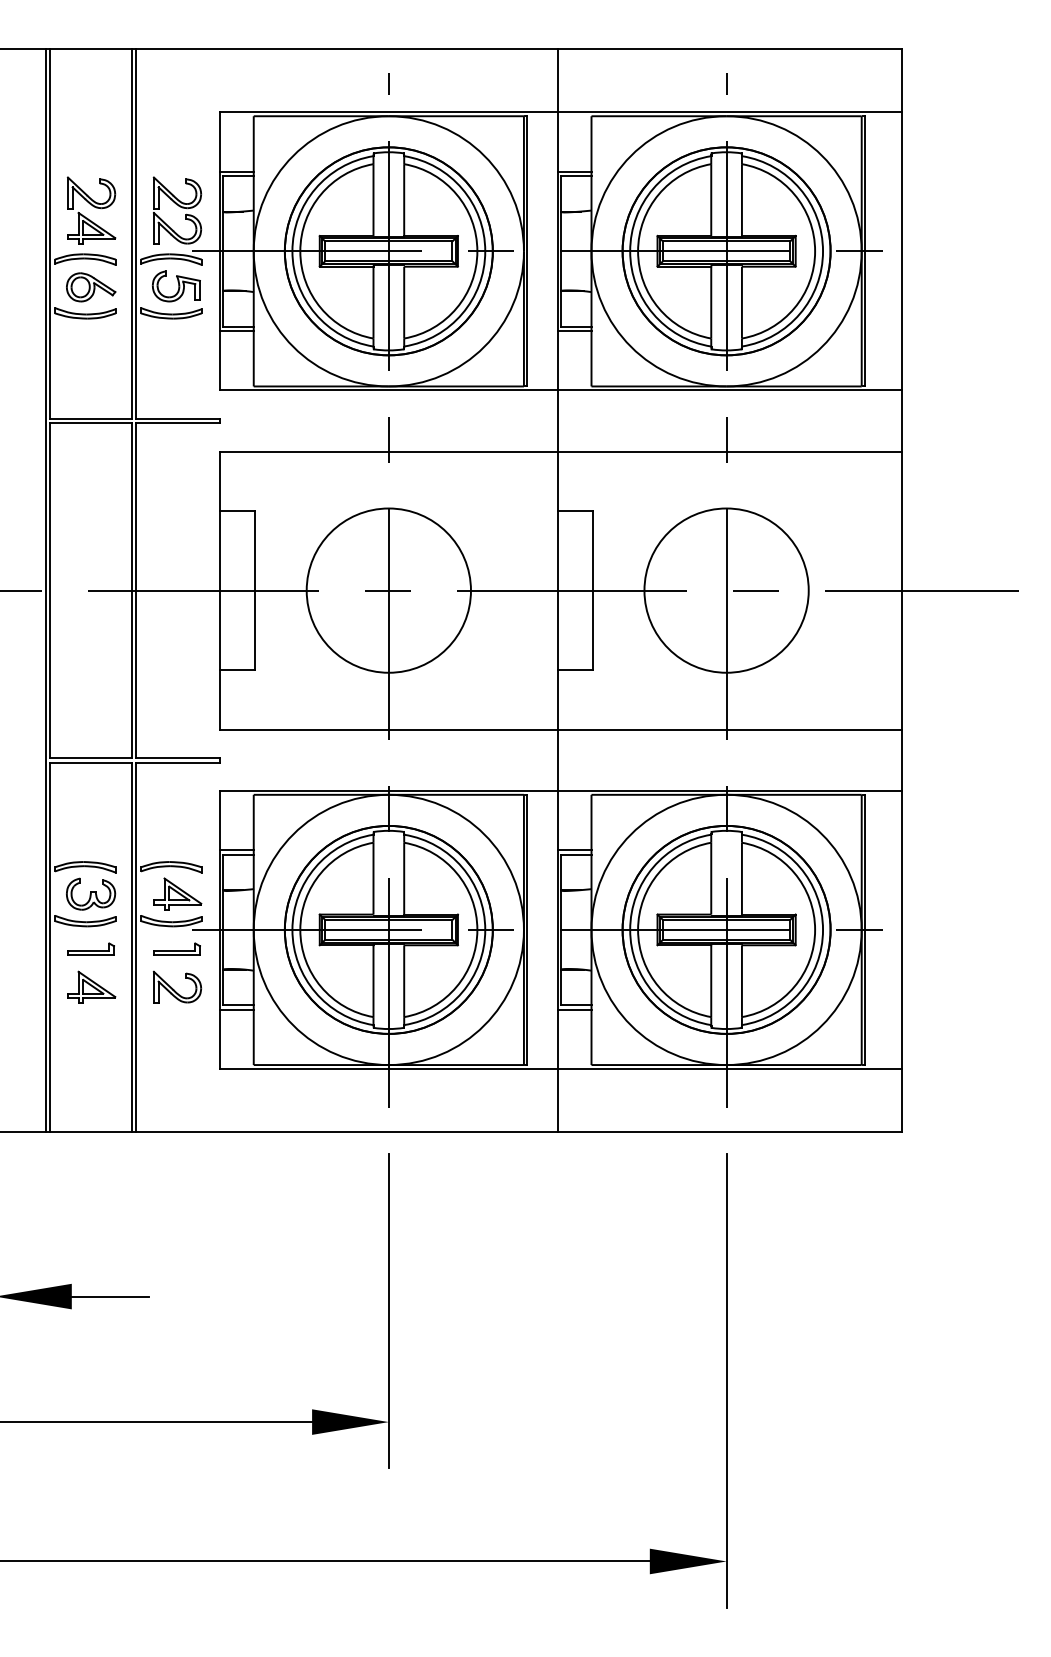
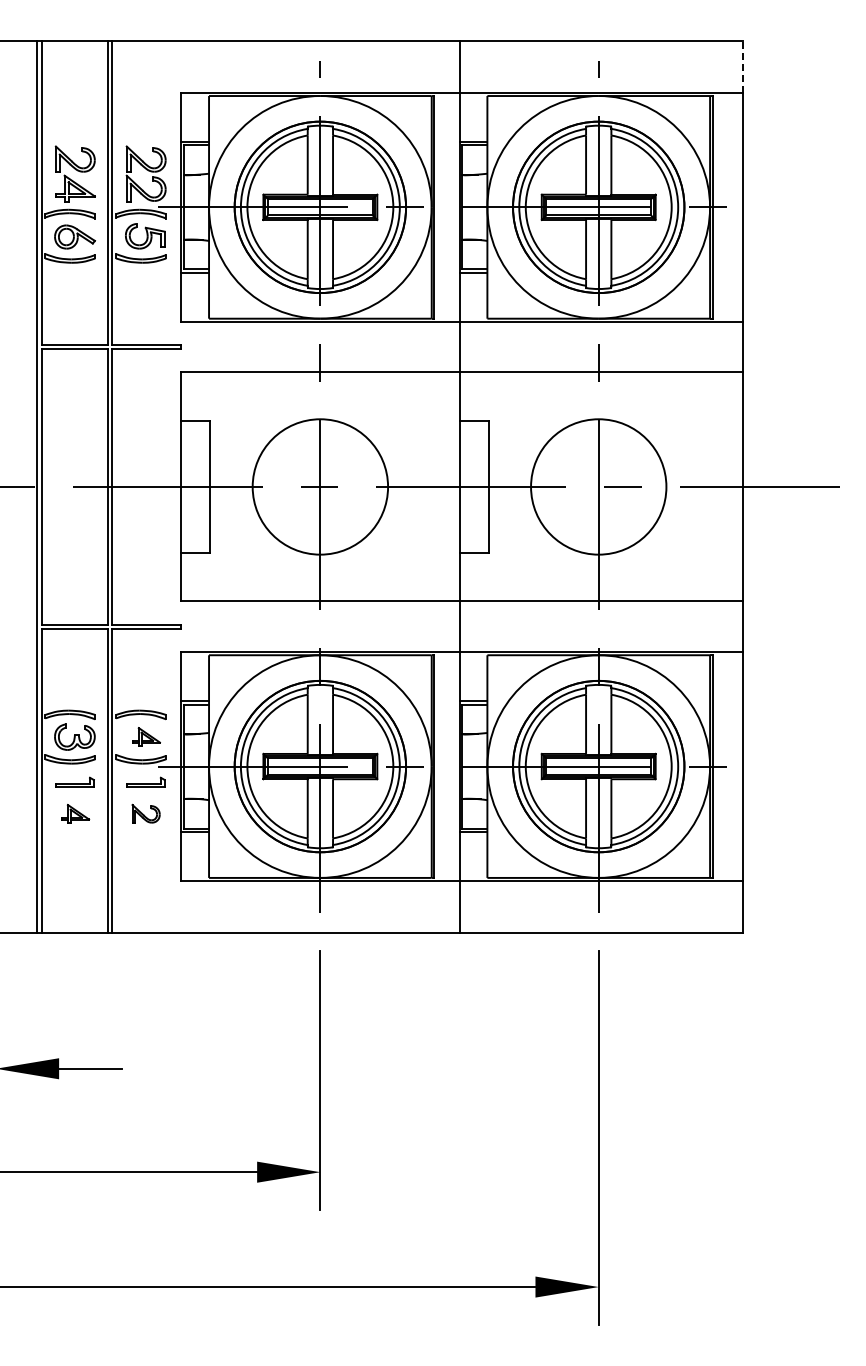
line: (901, 80) -> (742, 66), solid -> dashed
part: (177, 893) -> (146, 736), size x0.7
part: (91, 986) -> (75, 813), size x0.7
part: (176, 986) -> (145, 813), size x0.7

